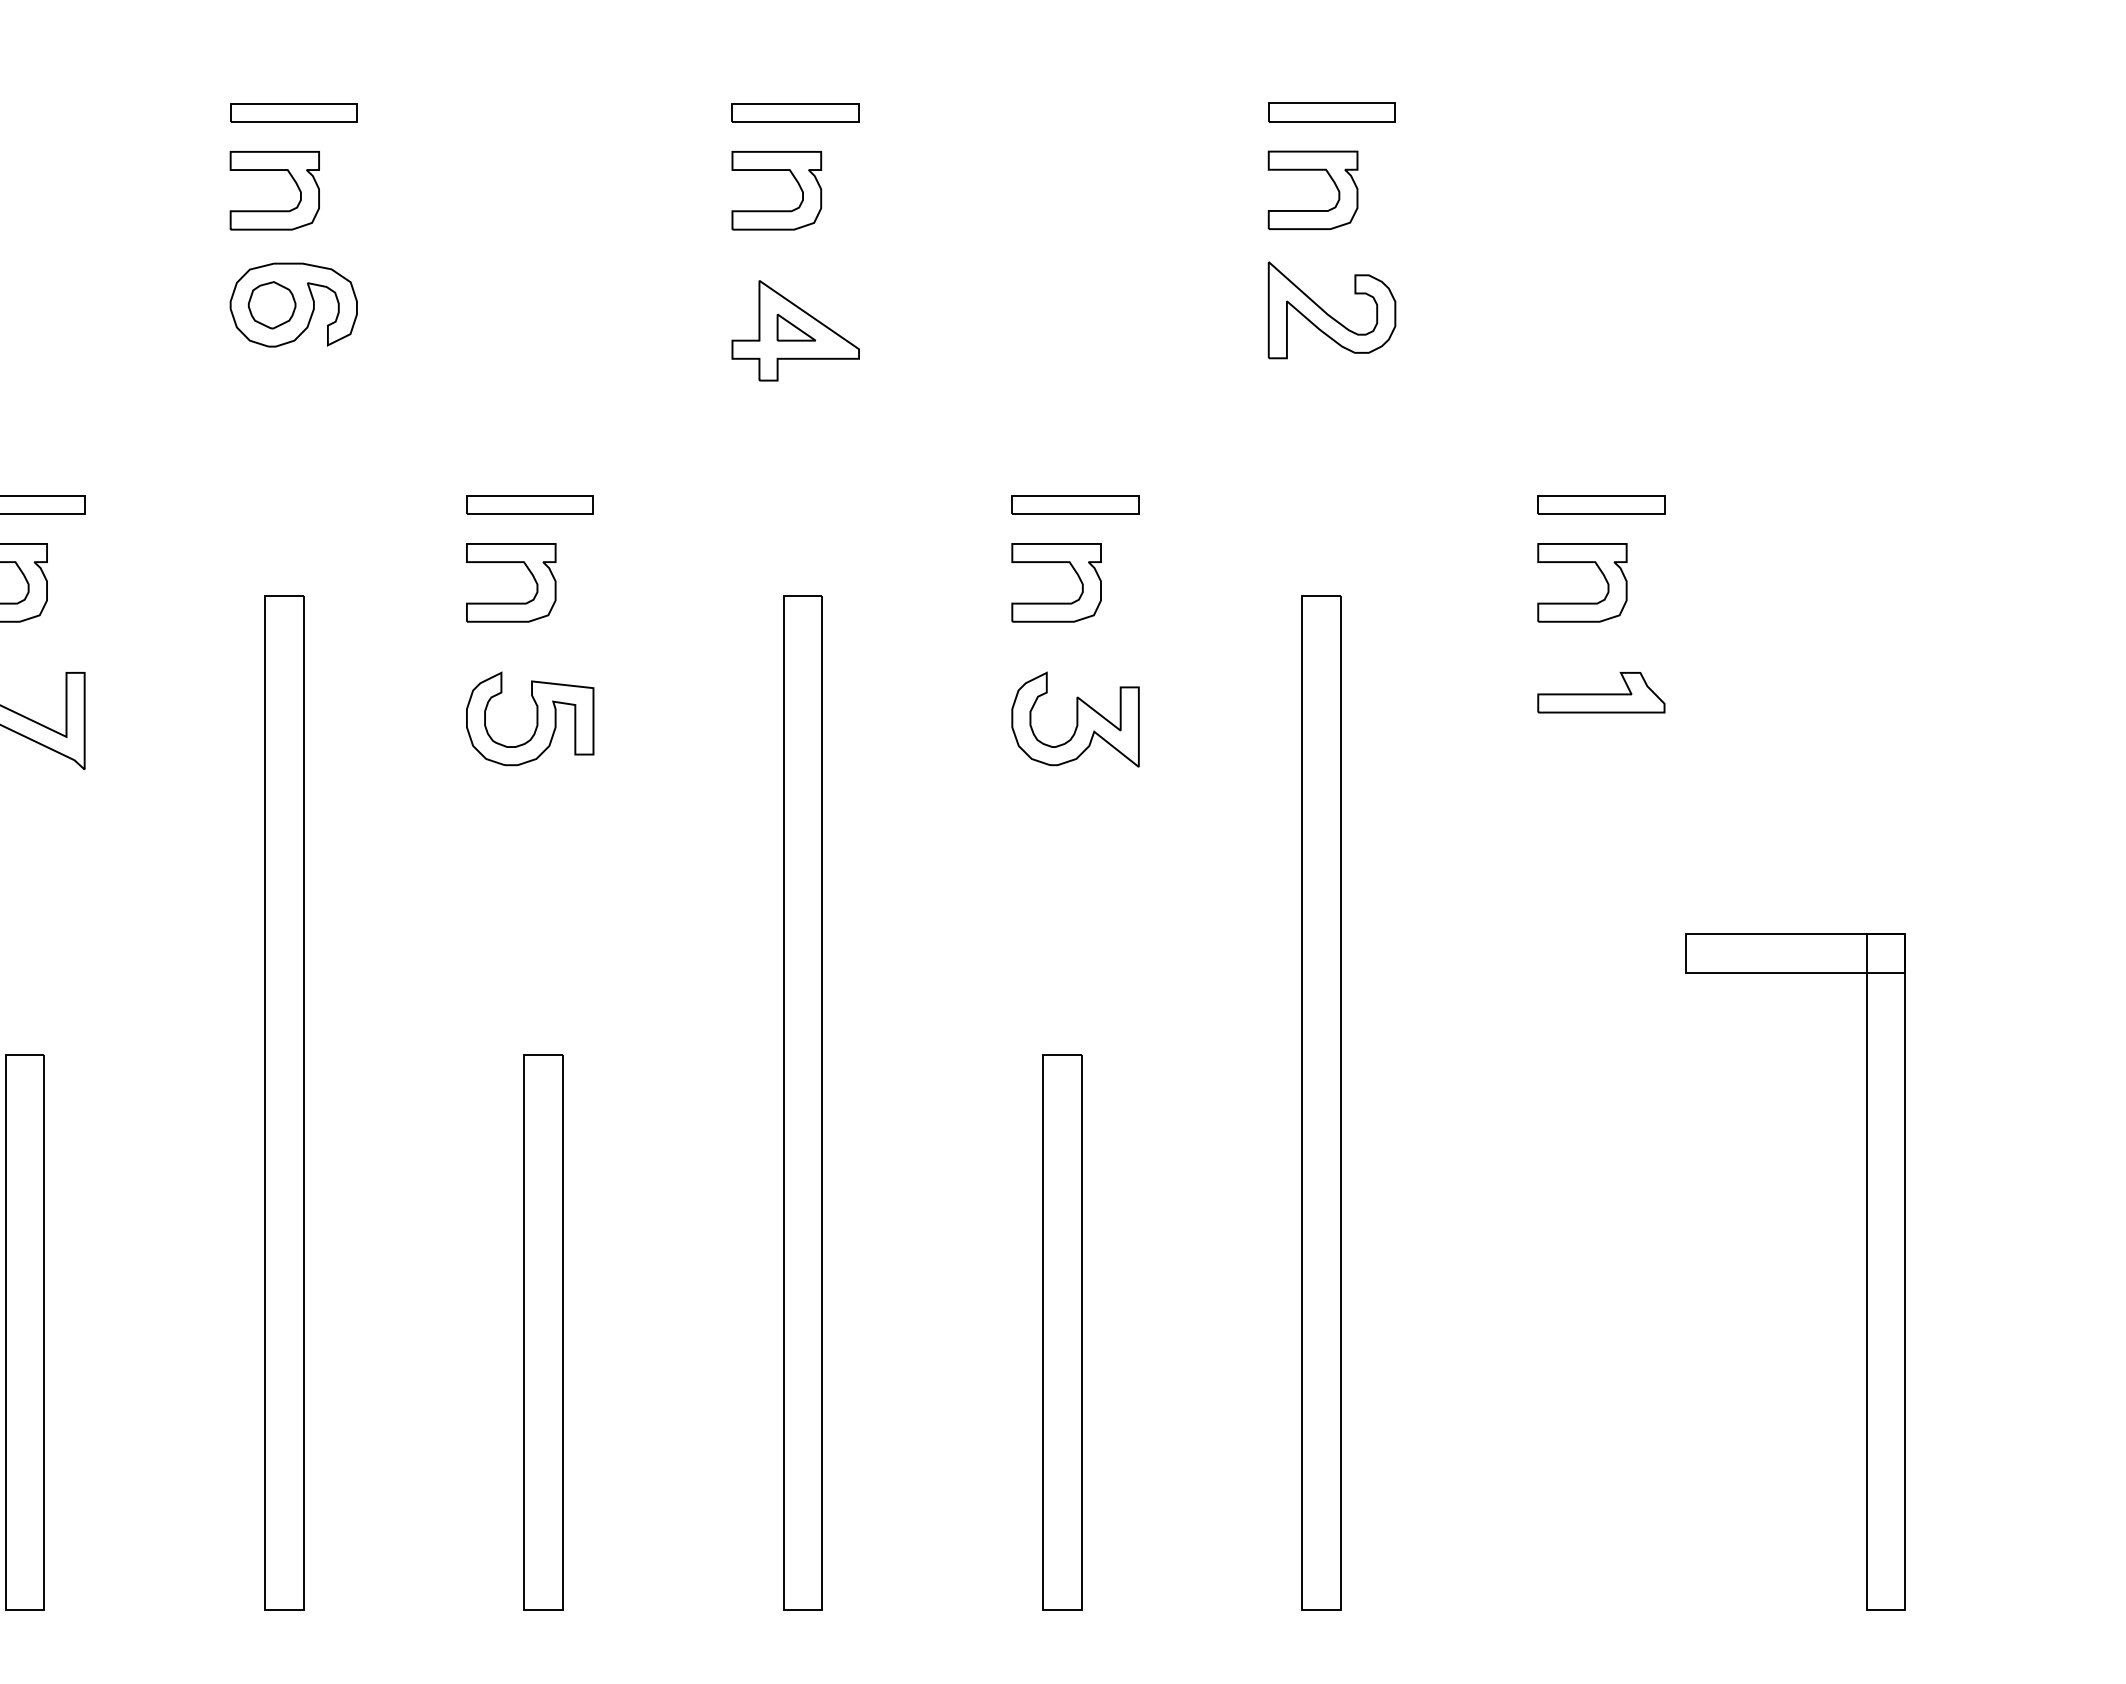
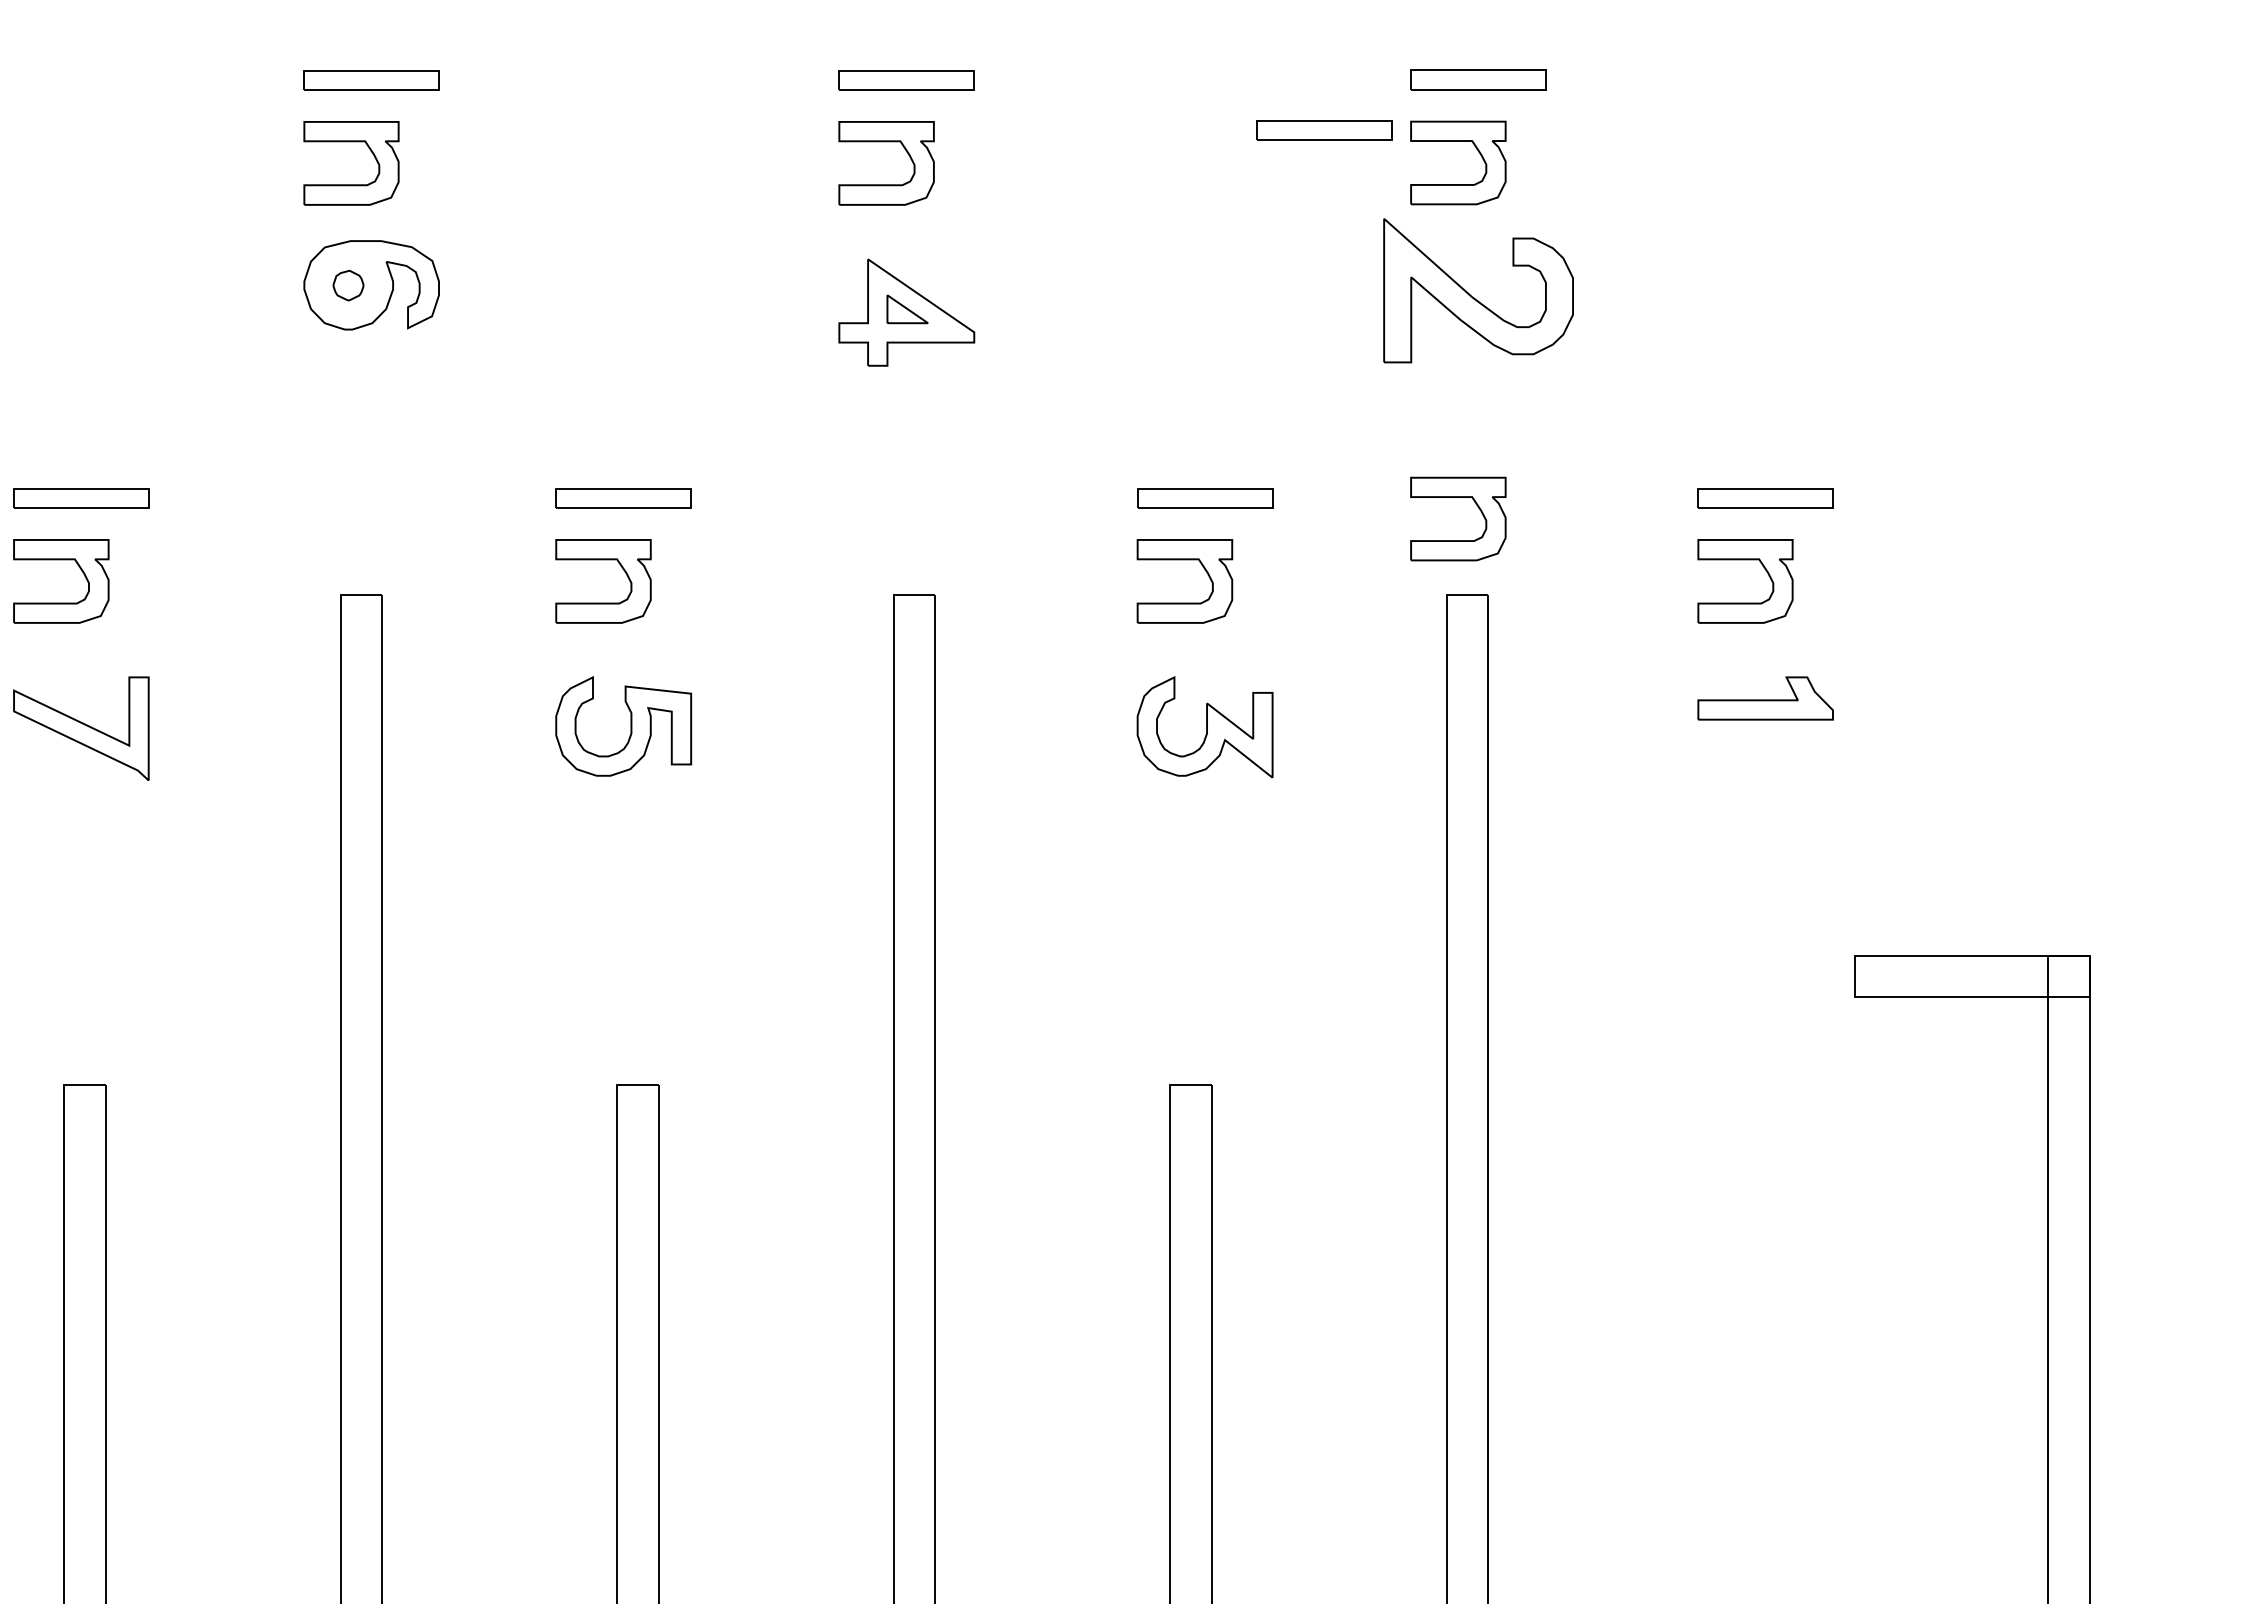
part: (1187, 159) -> (1324, 130), added
part: (271, 305) -> (347, 285), size x0.6
part: (1331, 310) -> (1477, 291), size x1.4
part: (1312, 504) -> (1457, 497), added

